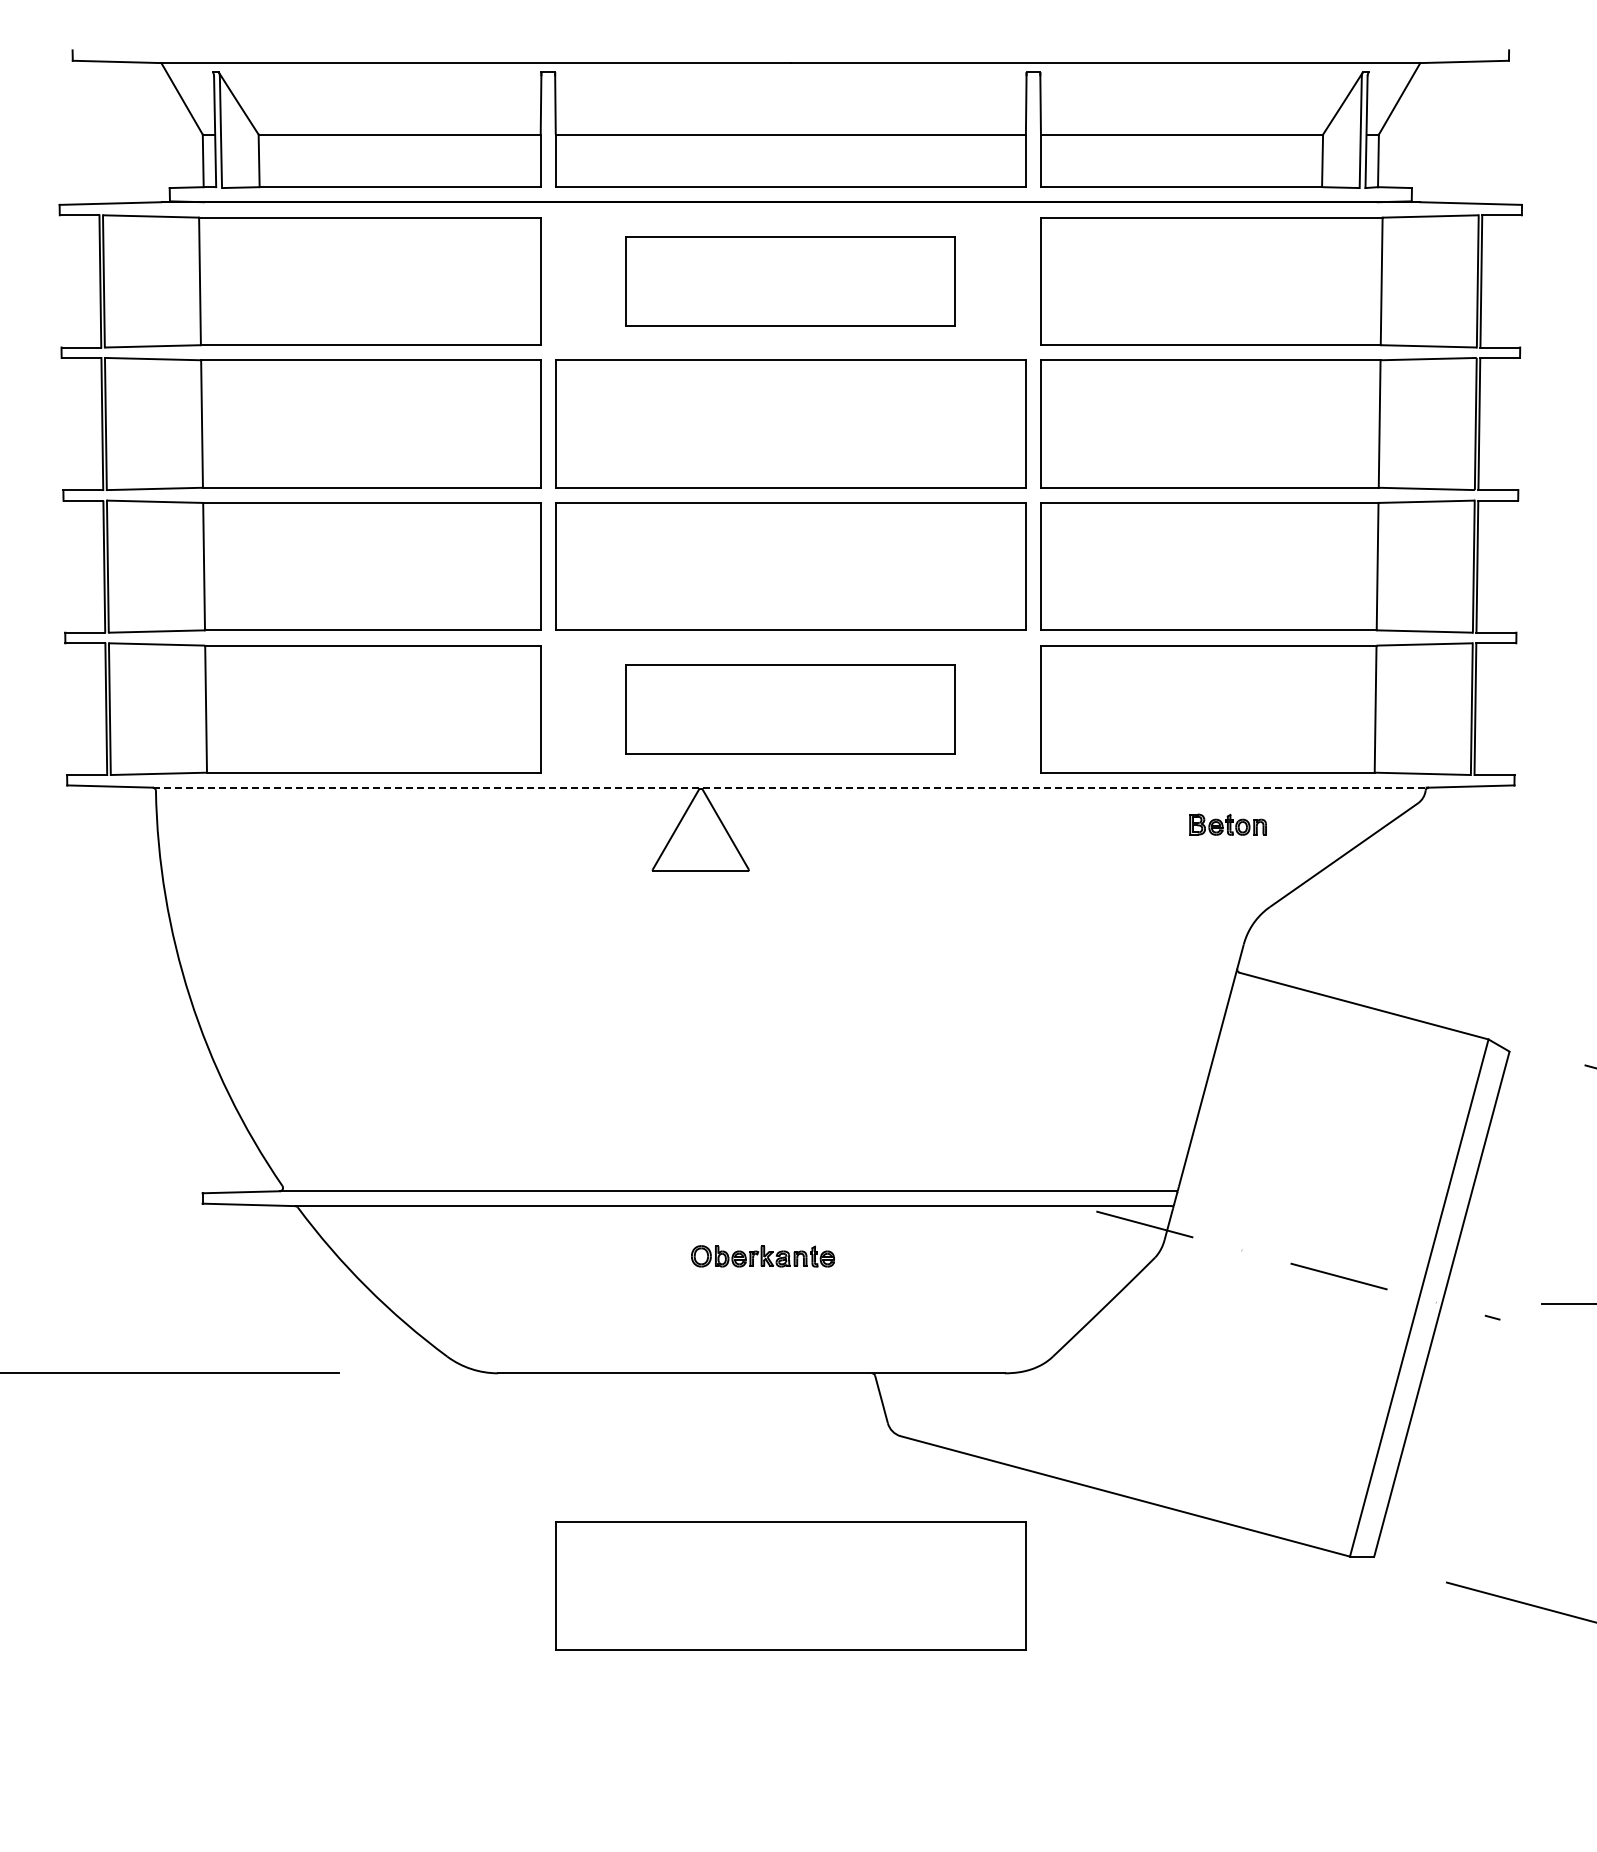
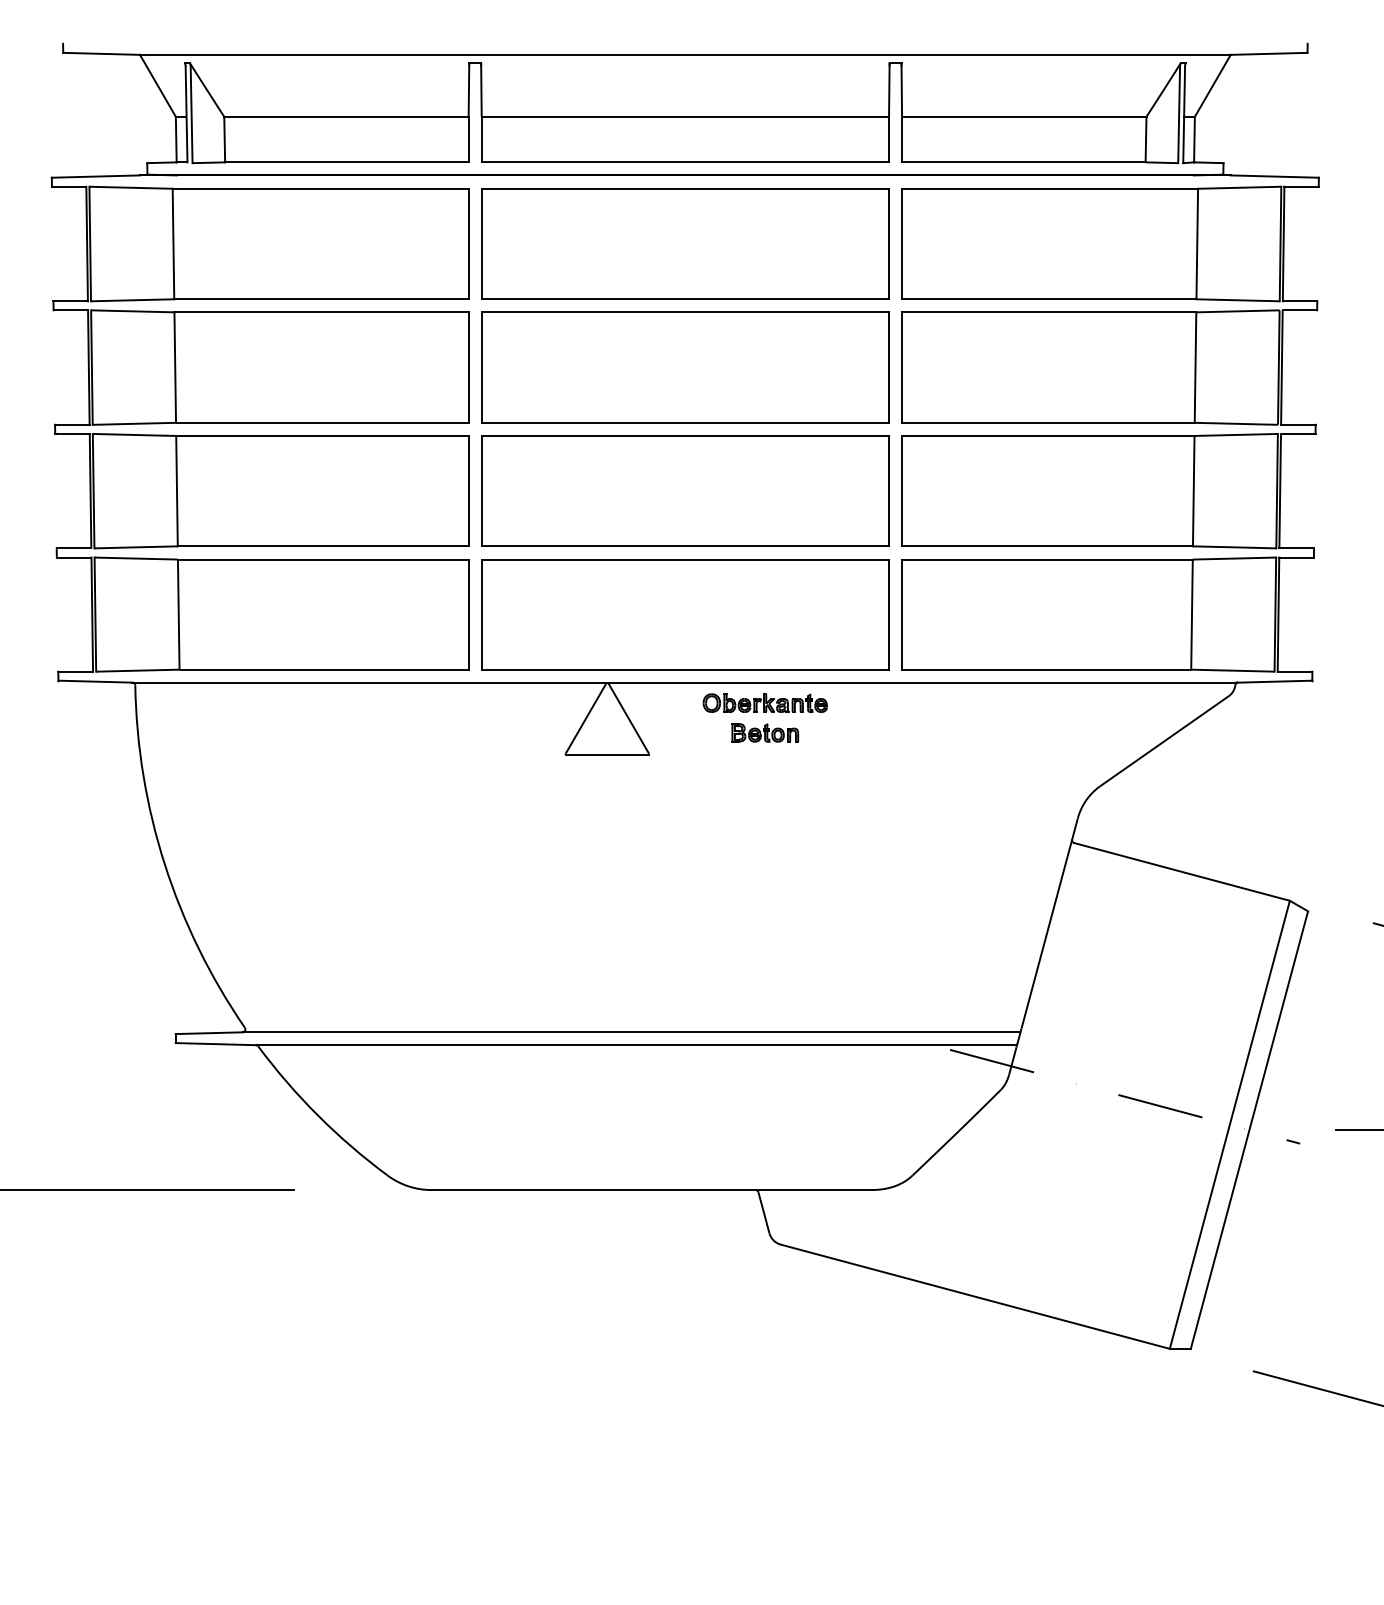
part: (790, 281) -> (685, 244), size x1.43
part: (790, 709) -> (685, 614), size x1.43
line: (789, 787) -> (684, 682), dashed -> solid
part: (1227, 824) -> (764, 732), moved
part: (762, 1256) -> (764, 703), moved
part: (790, 1585) -> (685, 1373), removed

